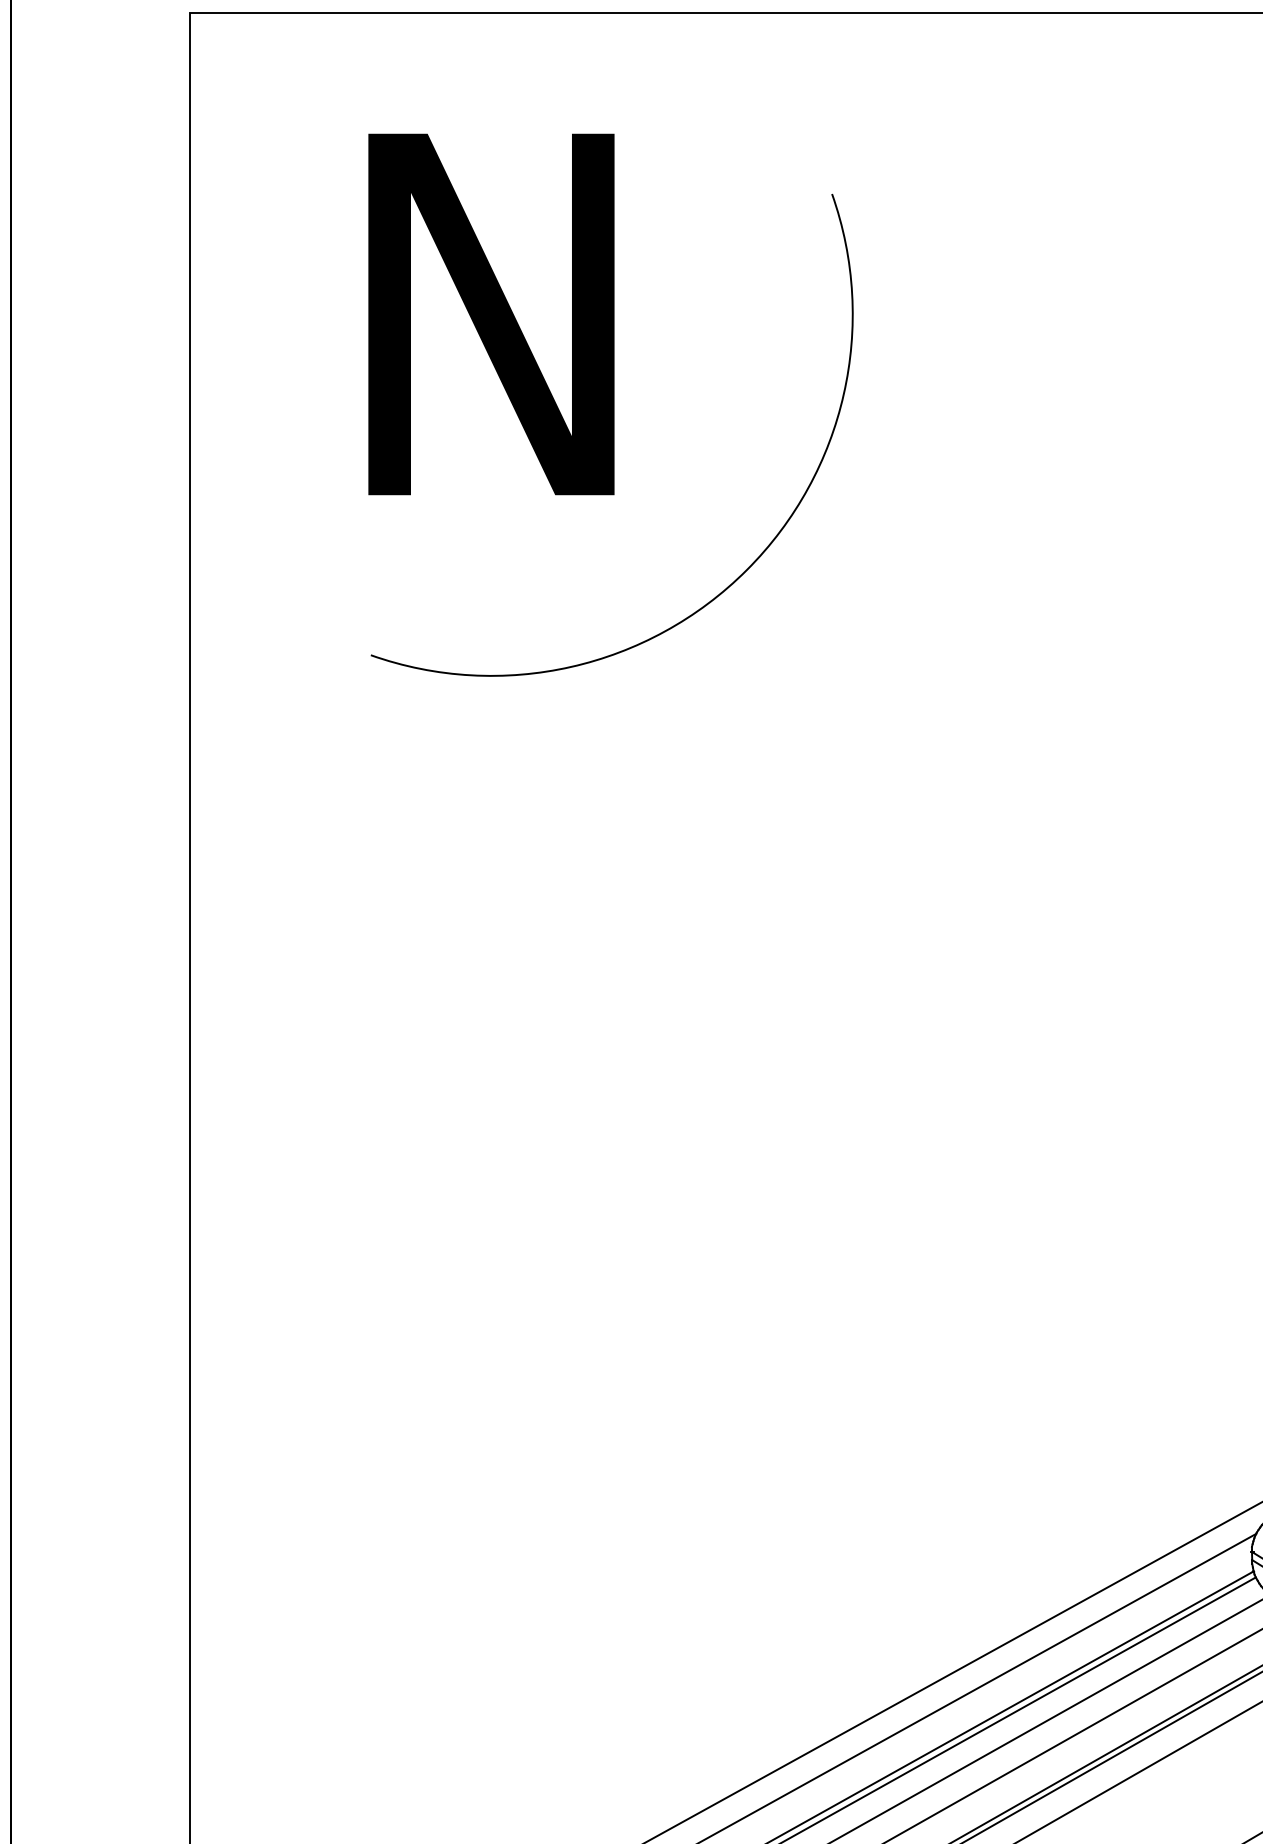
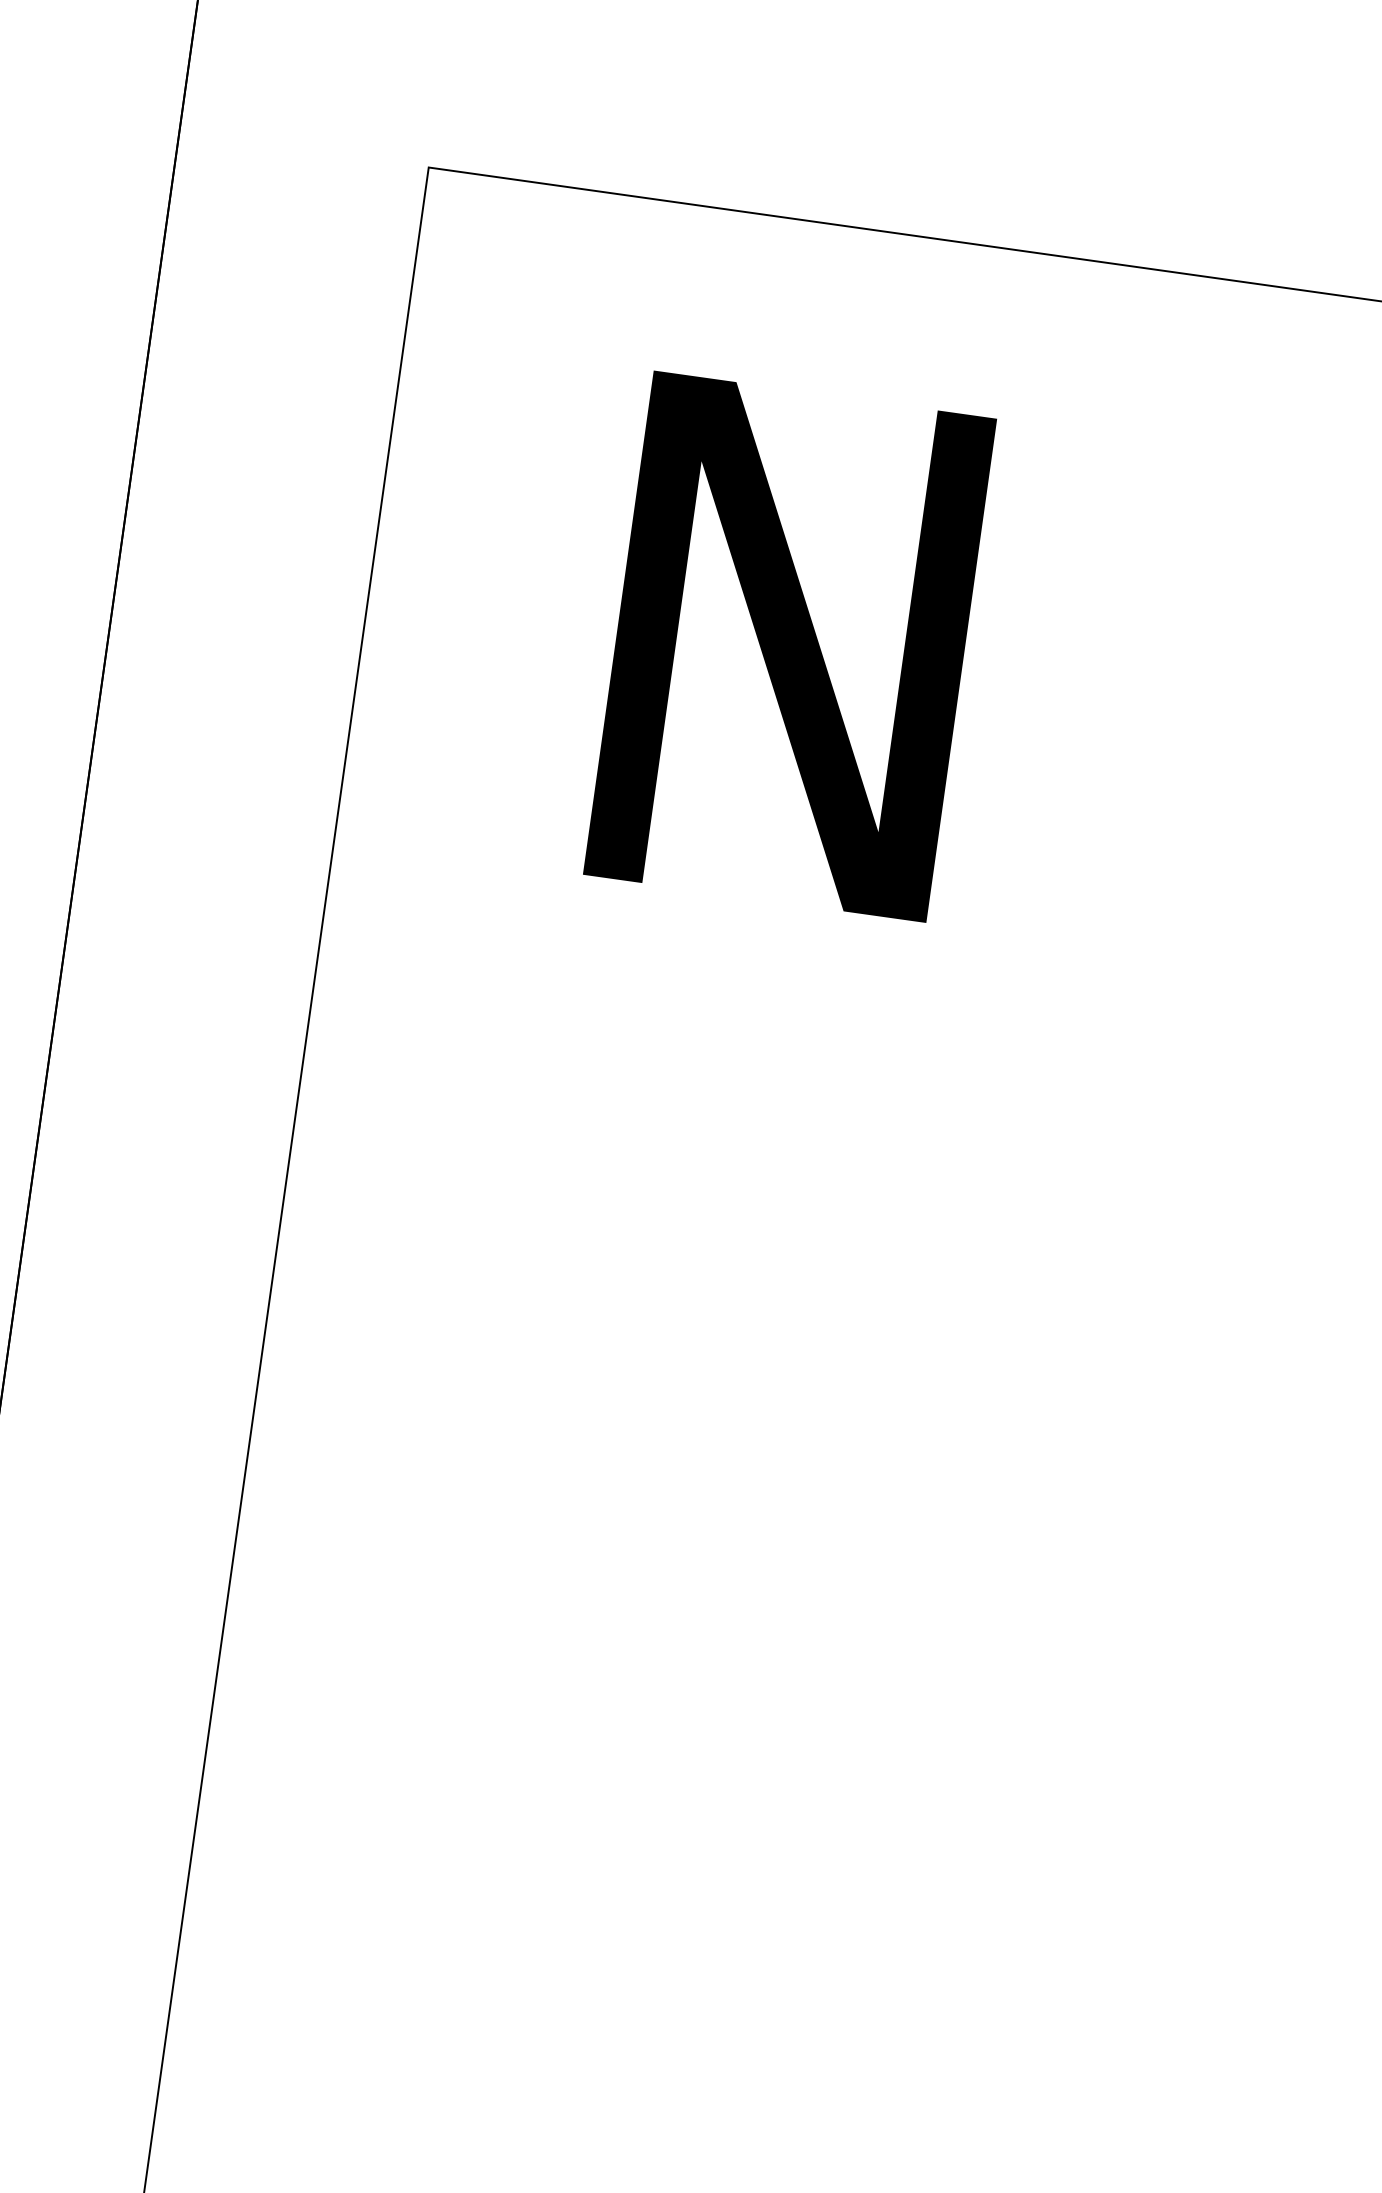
arc: (751, 563) -> (1104, 1045), removed

